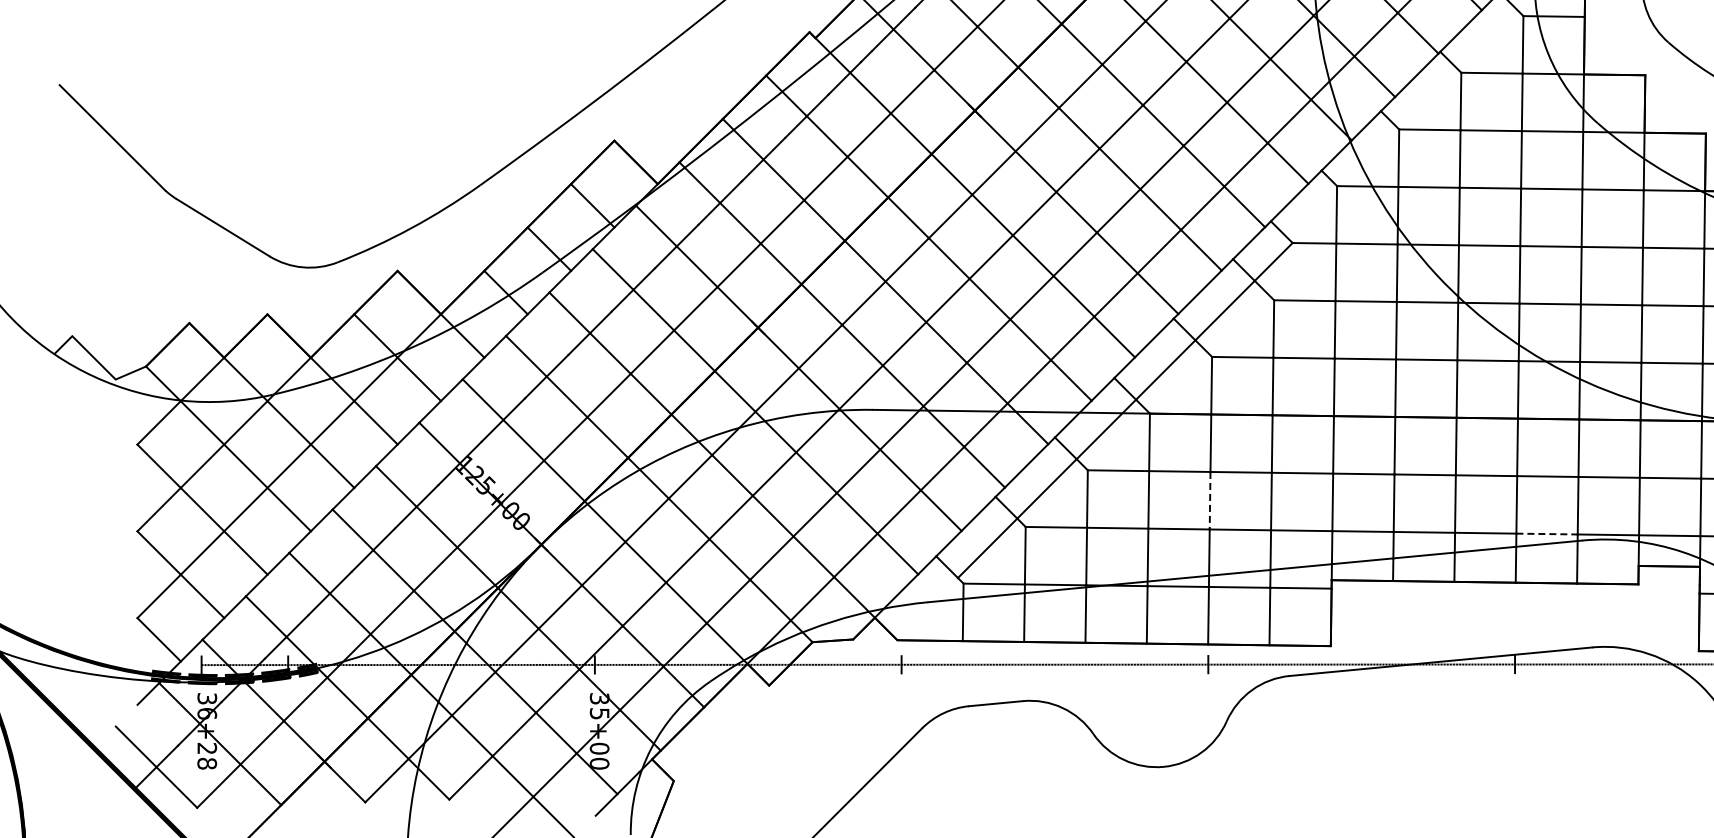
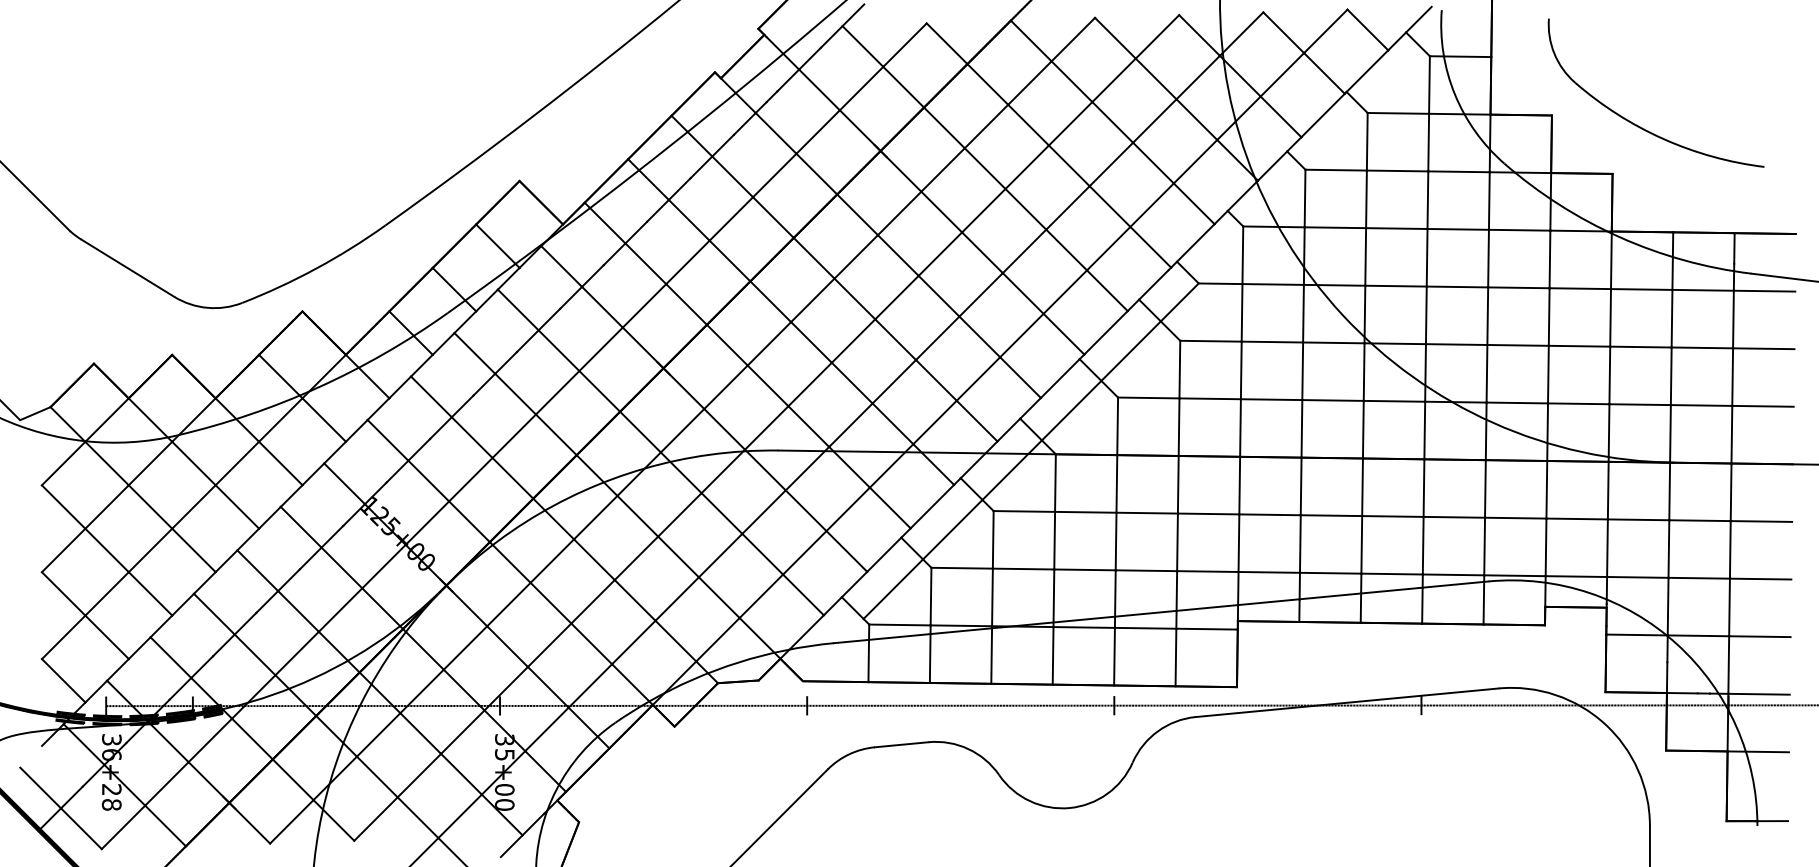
line: (1210, 500) -> (1116, 541), dashed -> solid
line: (1547, 533) -> (1453, 574), dashed -> solid

